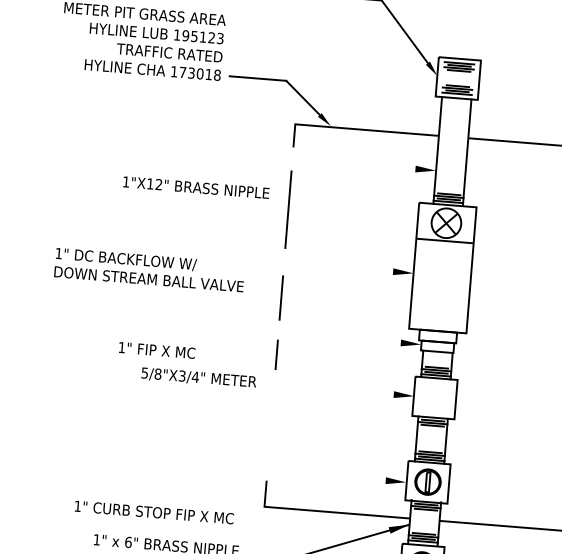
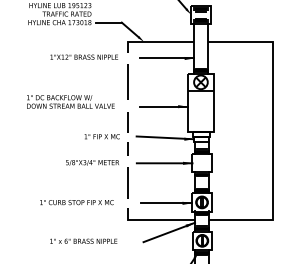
line: (376, 165) -> (166, 58), added
text: (194, 185) -> (83, 56), moved
line: (361, 268) -> (163, 106), added
text: (149, 269) -> (70, 101), moved
line: (358, 335) -> (164, 137), added
text: (155, 349) -> (101, 136), moved
line: (353, 391) -> (164, 163), added
line: (270, 426) -> (127, 182), added
line: (351, 478) -> (166, 203), added
text: (153, 512) -> (76, 202), moved

